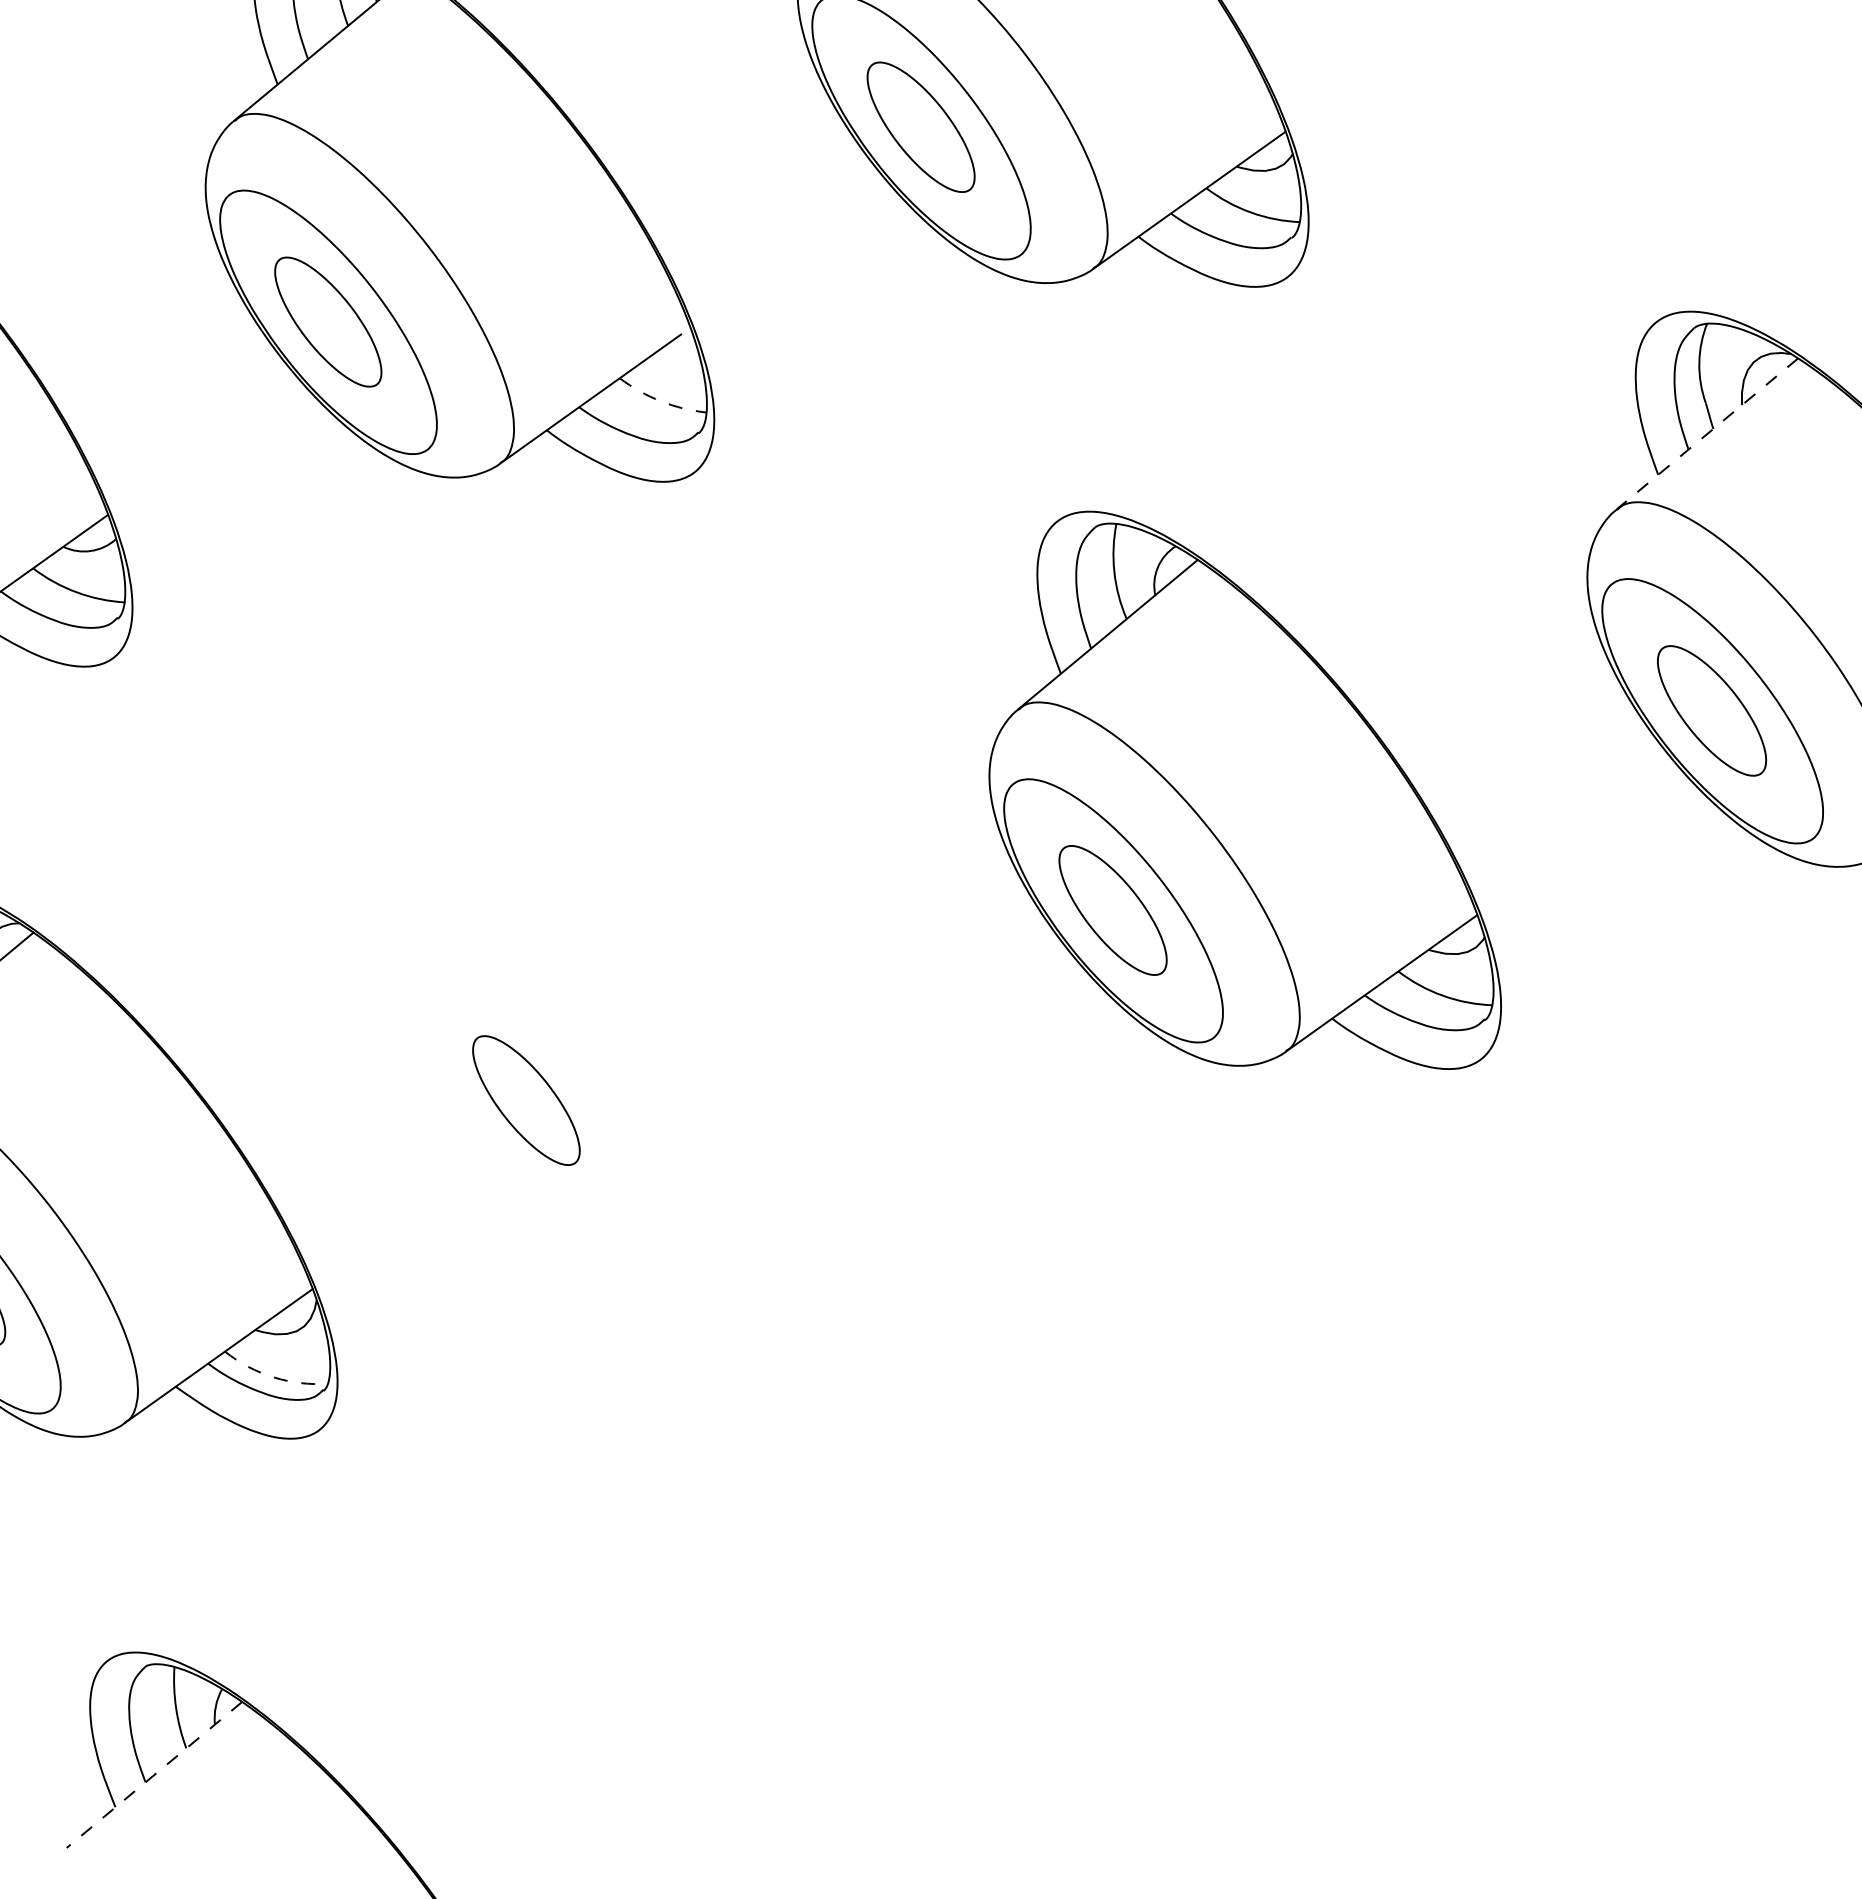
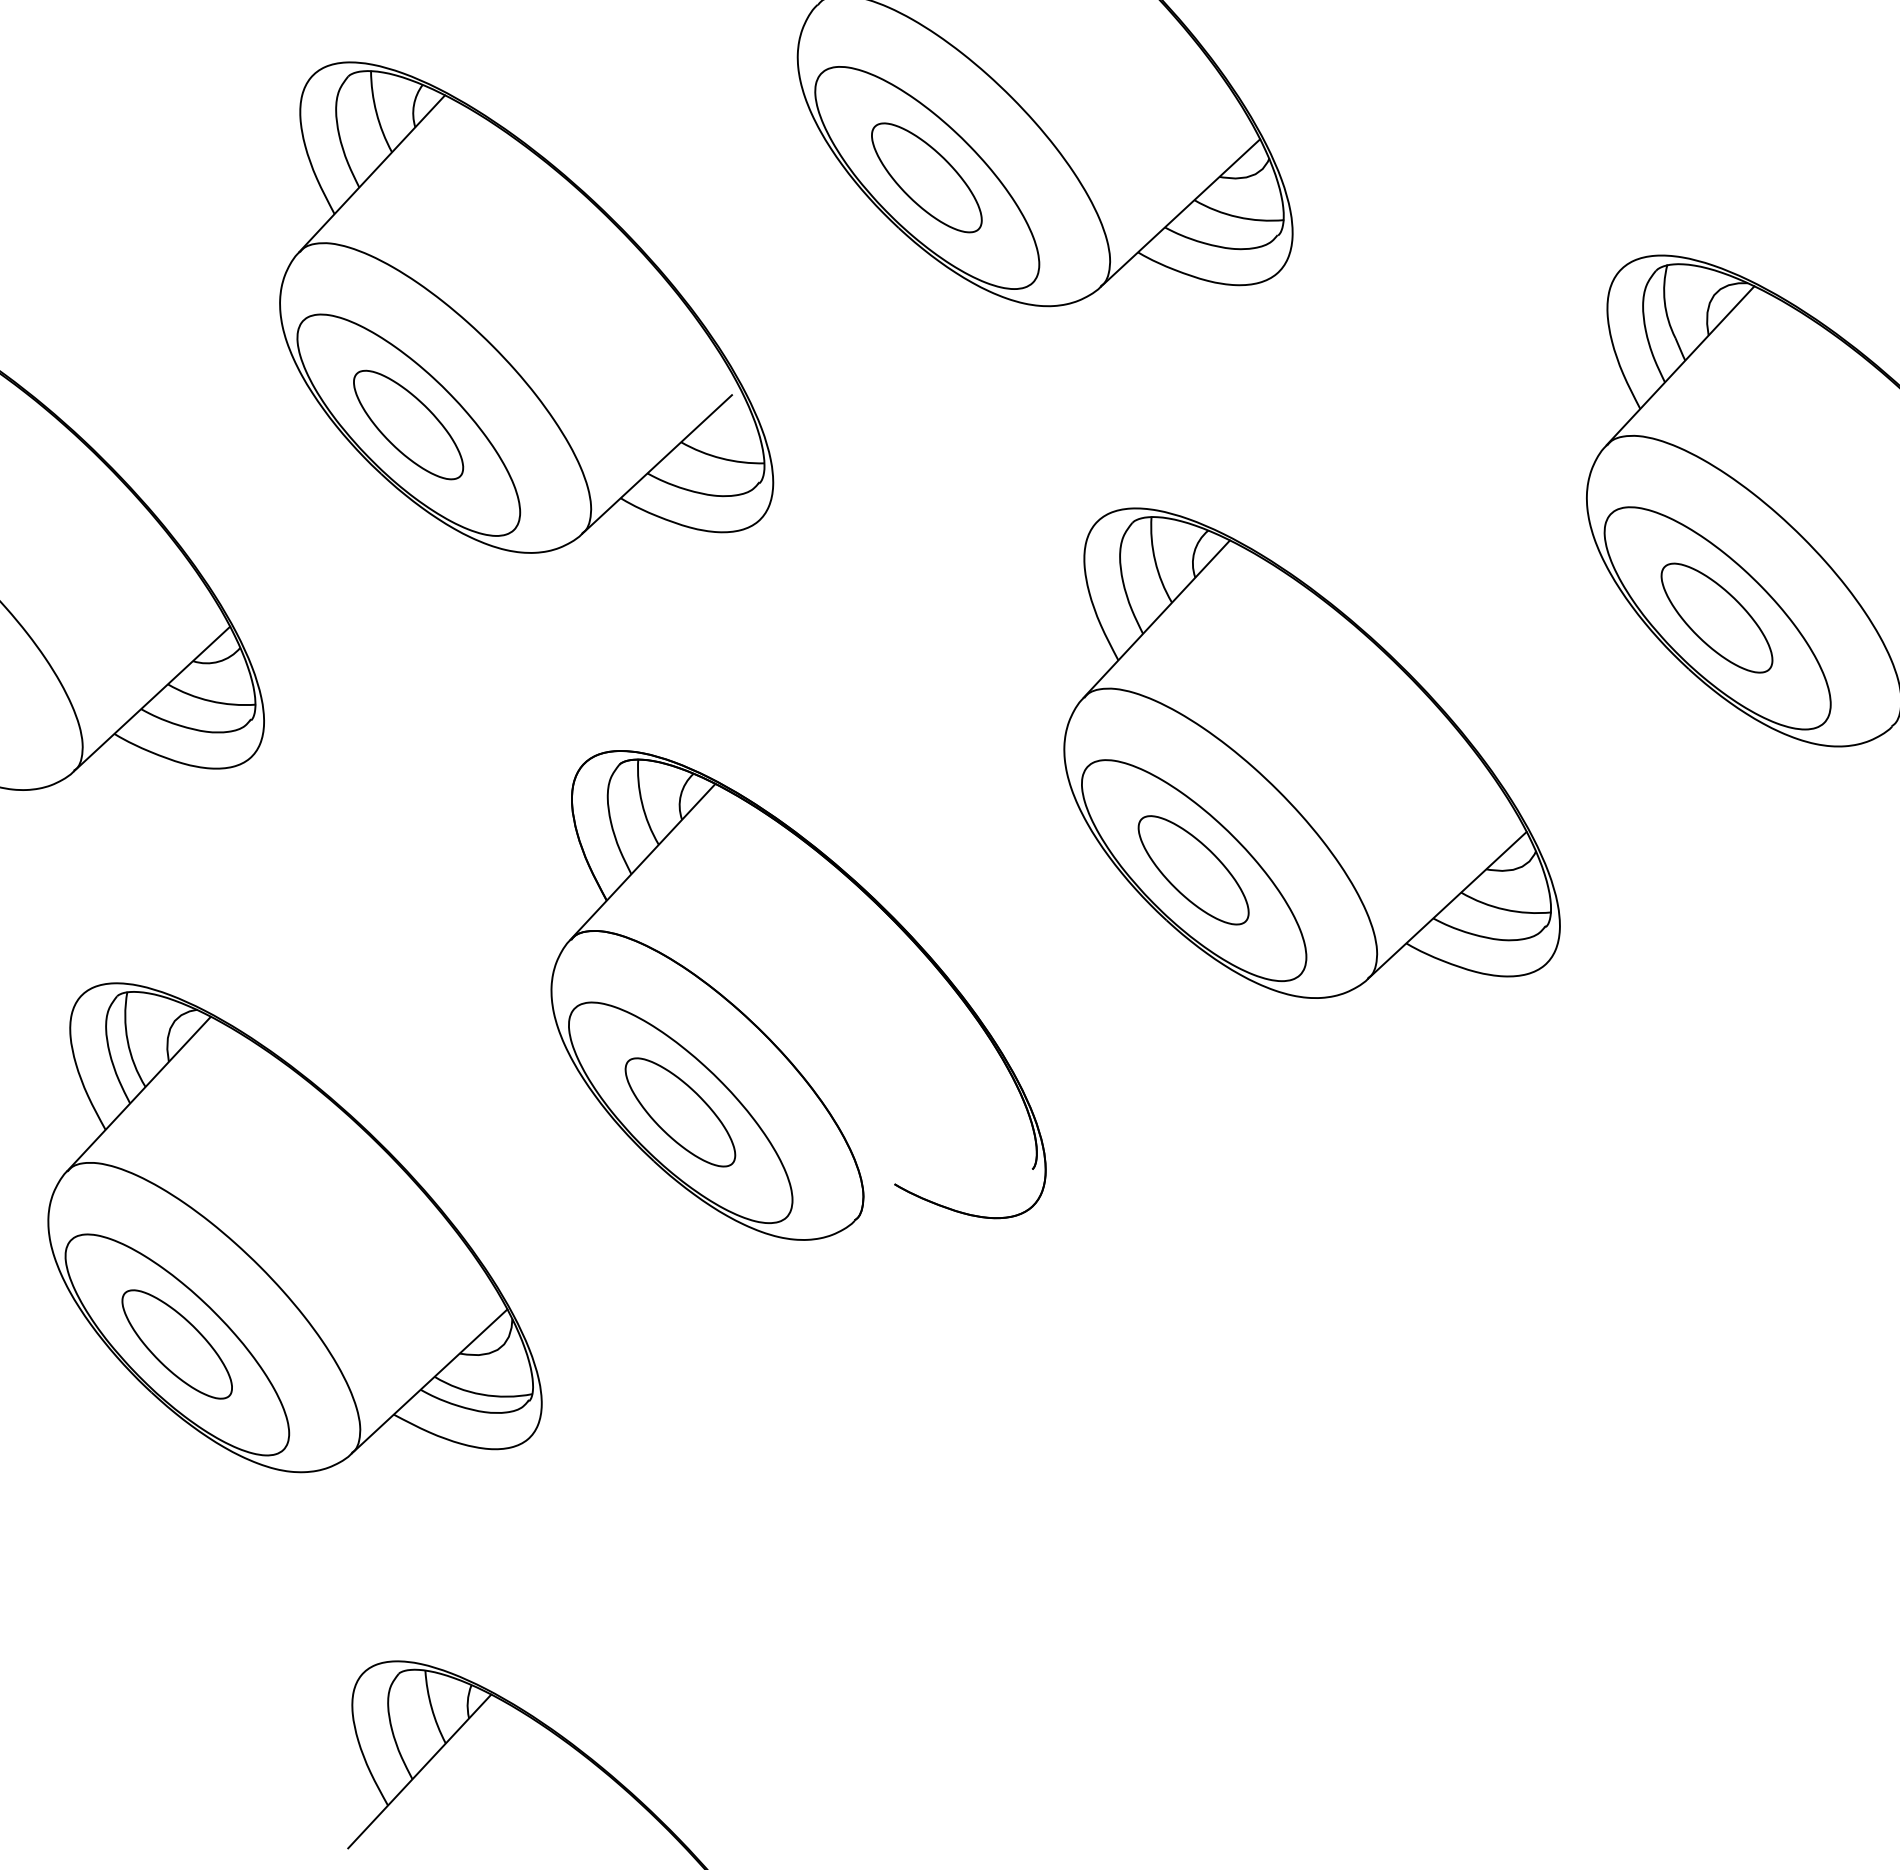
arc: (660, 401) -> (721, 458), dashed -> solid
line: (1707, 434) -> (1680, 366), dashed -> solid
part: (626, 1023) -> (762, 1030), added
arc: (274, 1377) -> (482, 1394), dashed -> solid
line: (154, 1774) -> (419, 1771), dashed -> solid

